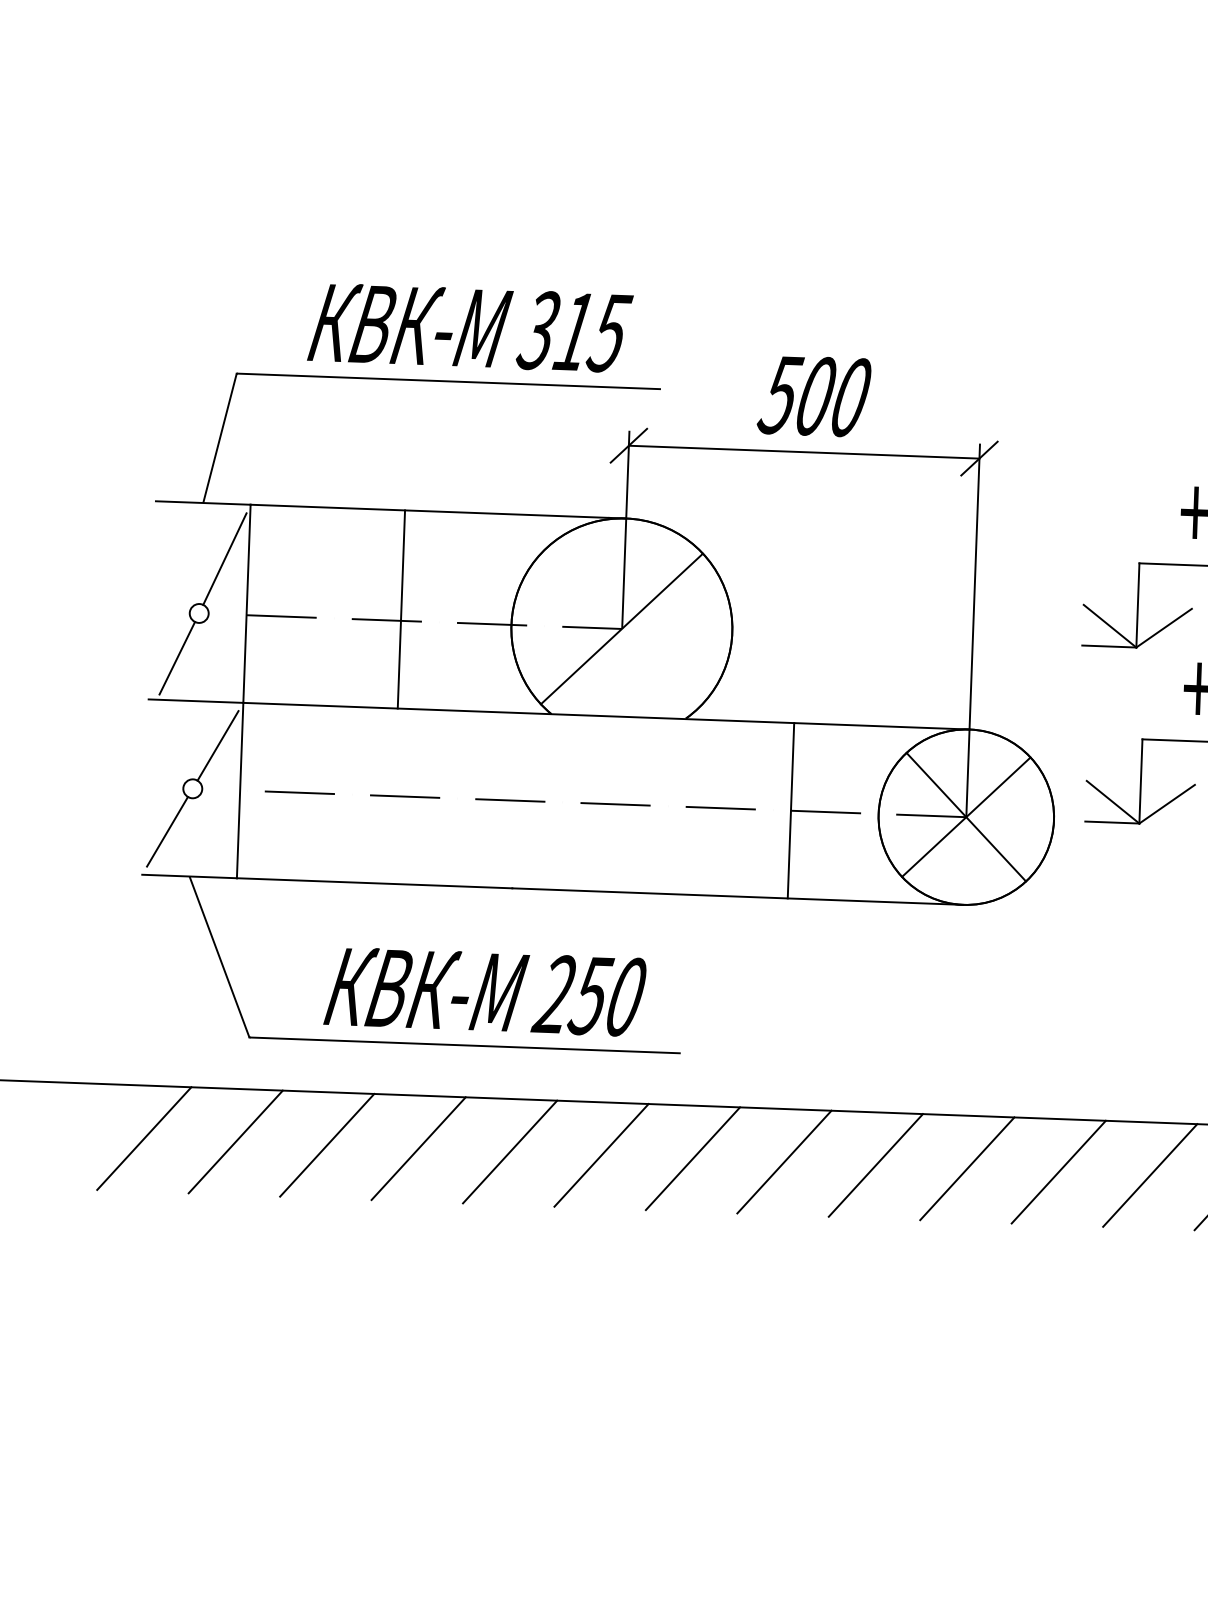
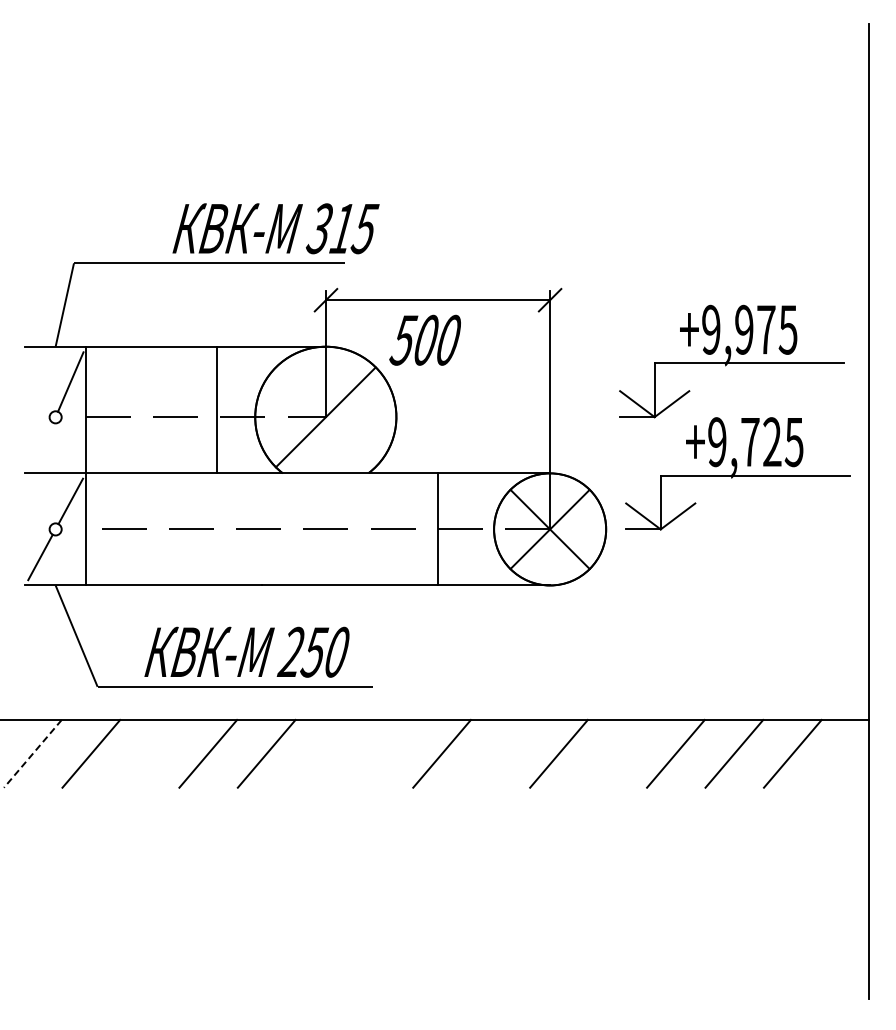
text: (469, 327) -> (275, 228), moved
text: (813, 395) -> (424, 339), moved
line: (401, 608) -> (216, 409), moved
line: (176, 658) -> (42, 446), removed
line: (143, 1138) -> (32, 753), solid -> dashed
line: (326, 1144) -> (149, 753), removed
line: (602, 1154) -> (325, 753), removed
line: (692, 1158) -> (383, 753), removed
line: (875, 1164) -> (500, 753), removed
line: (1058, 1171) -> (617, 753), removed

